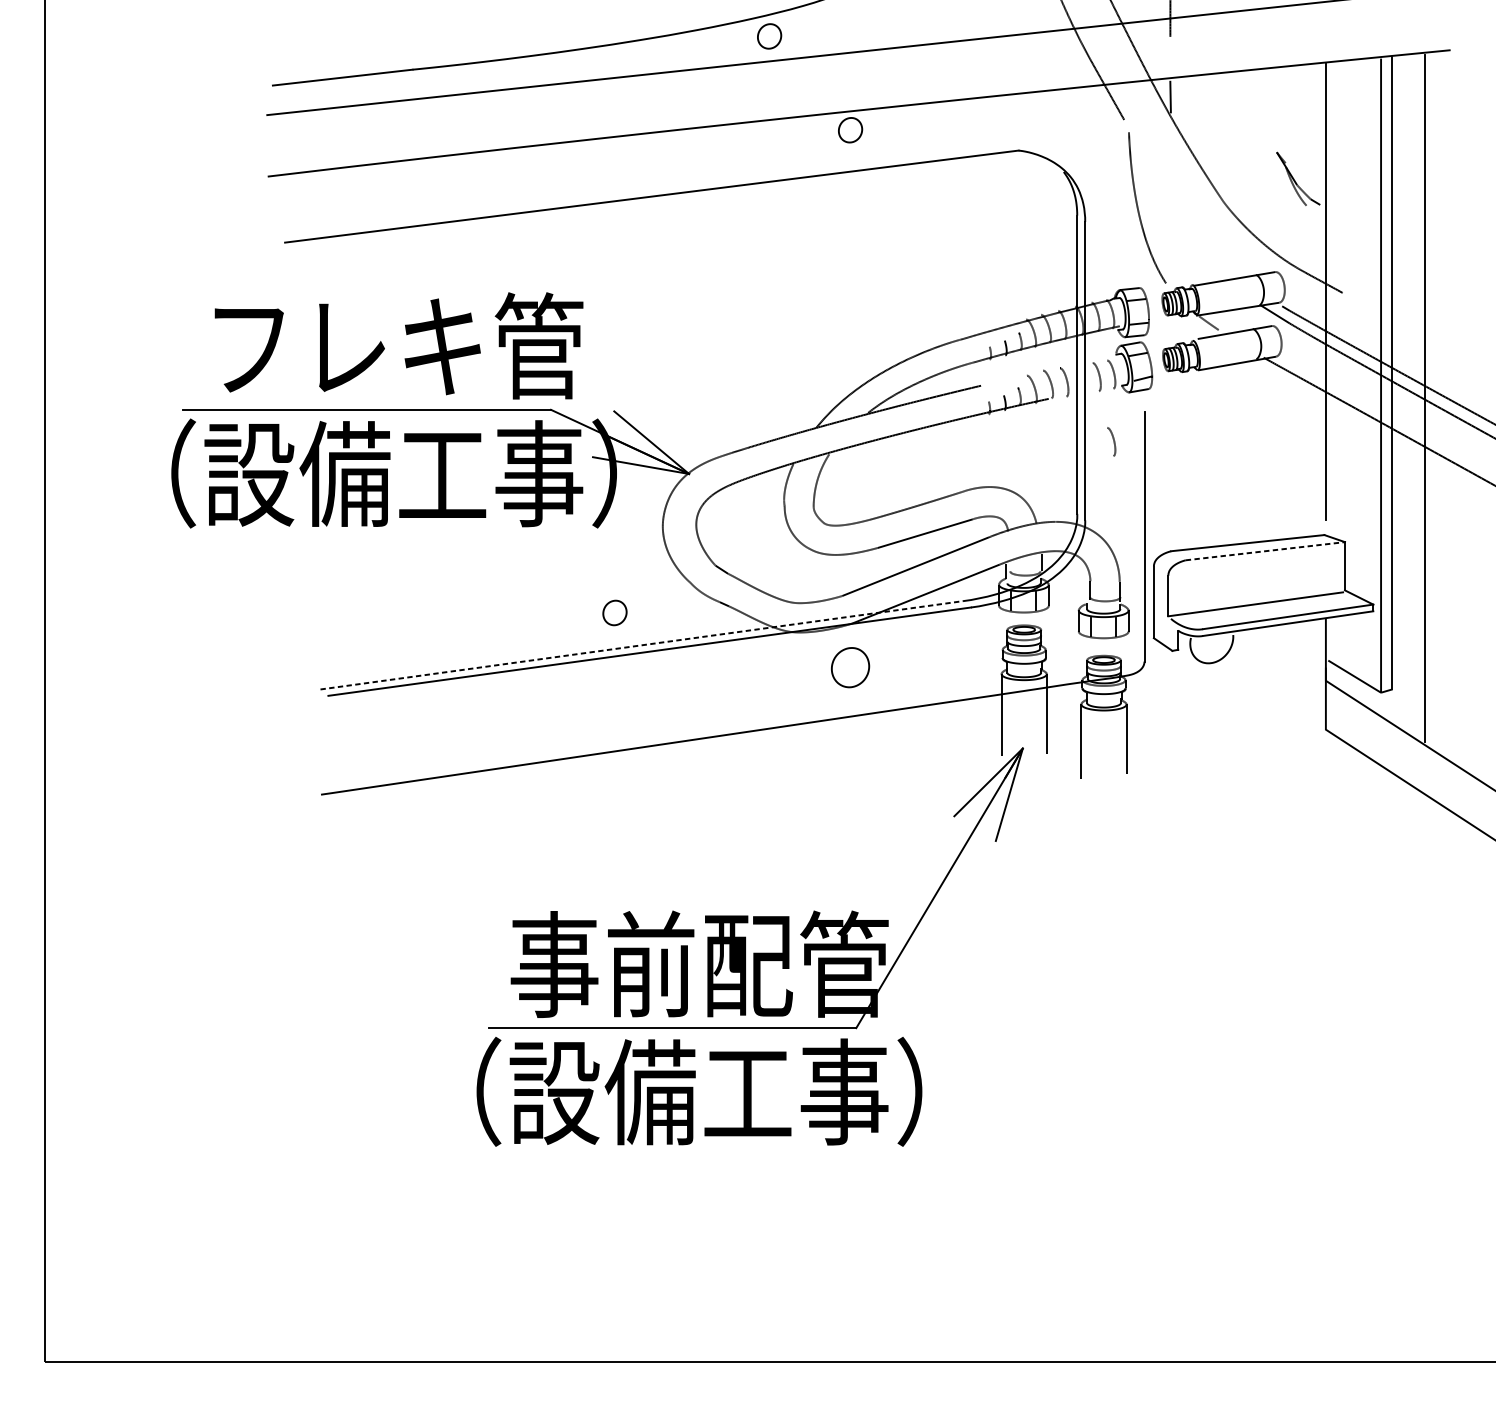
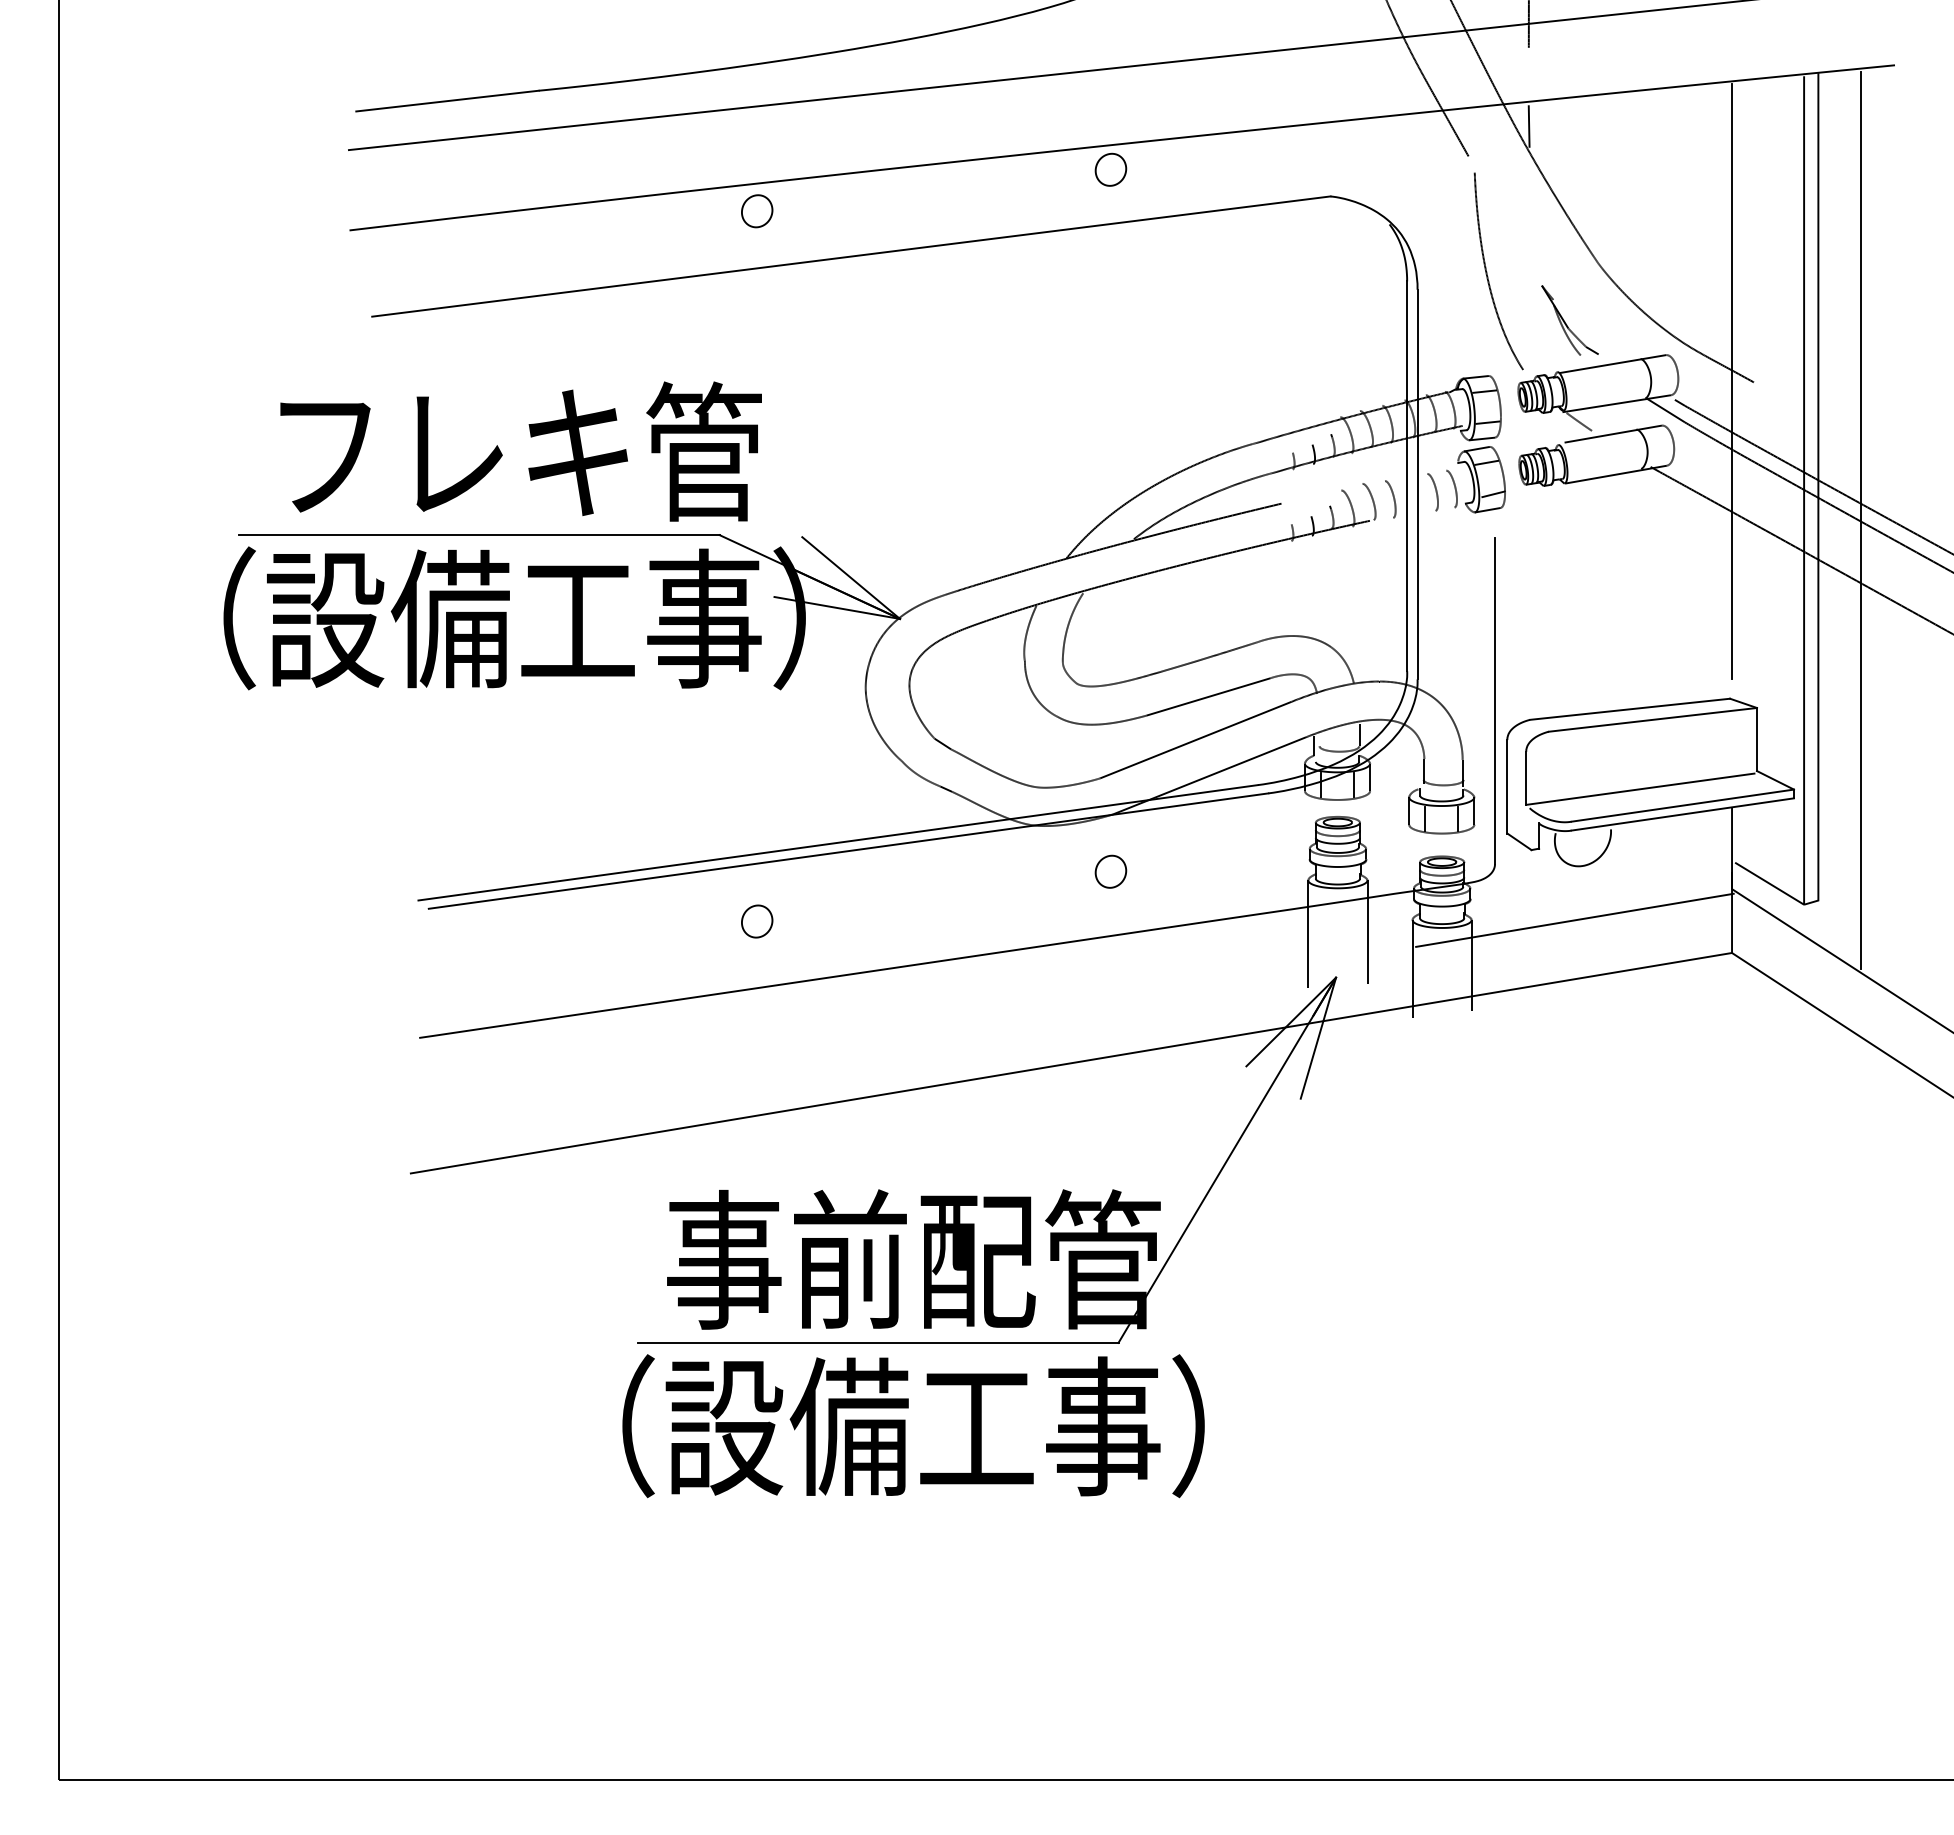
part: (769, 36) -> (757, 211), moved
part: (1297, 178) -> (1569, 320), moved
curve: (1113, 441) -> (1454, 576), removed
line: (1265, 550) -> (1652, 719), dashed -> solid
part: (615, 612) -> (757, 921), moved
line: (641, 645) -> (838, 842), dashed -> solid
part: (850, 667) -> (1110, 871), size x0.62
line: (1205, 704) -> (1574, 919), added
line: (820, 813) -> (1071, 1062), added

